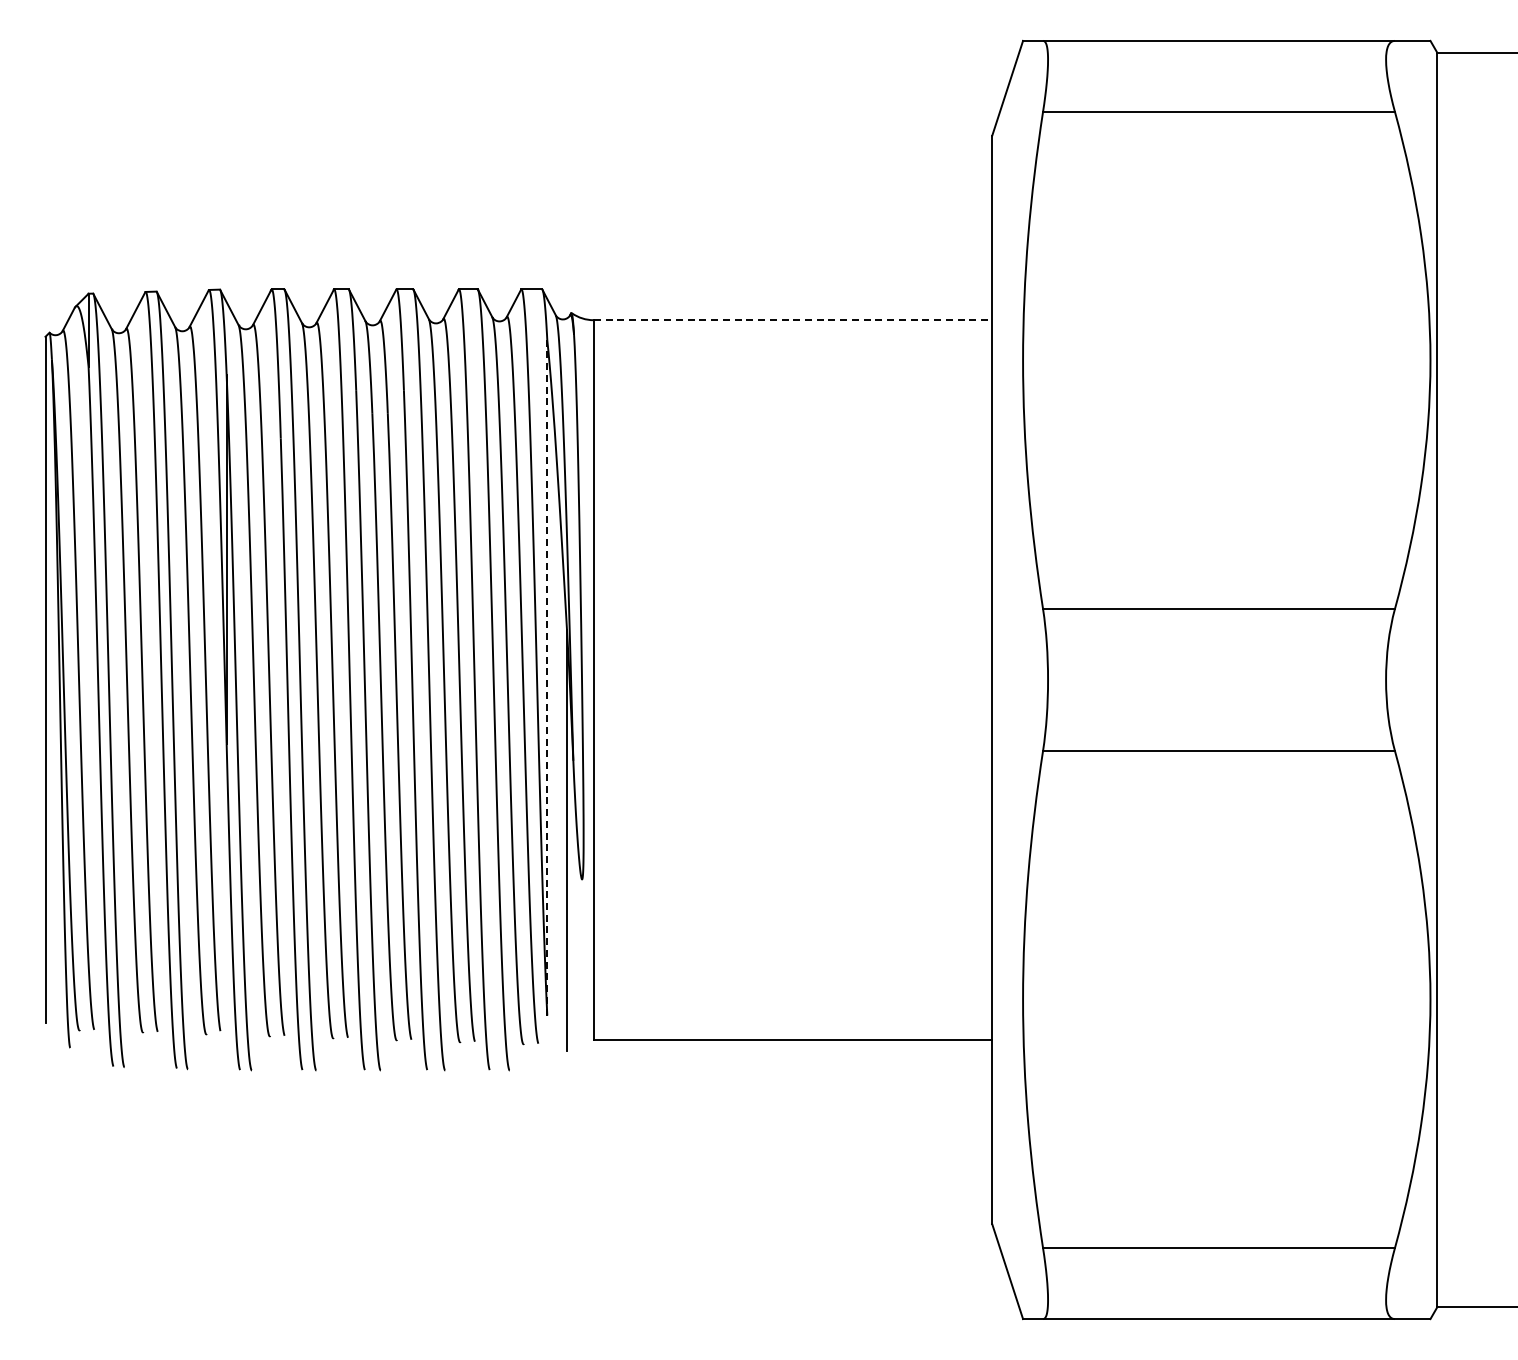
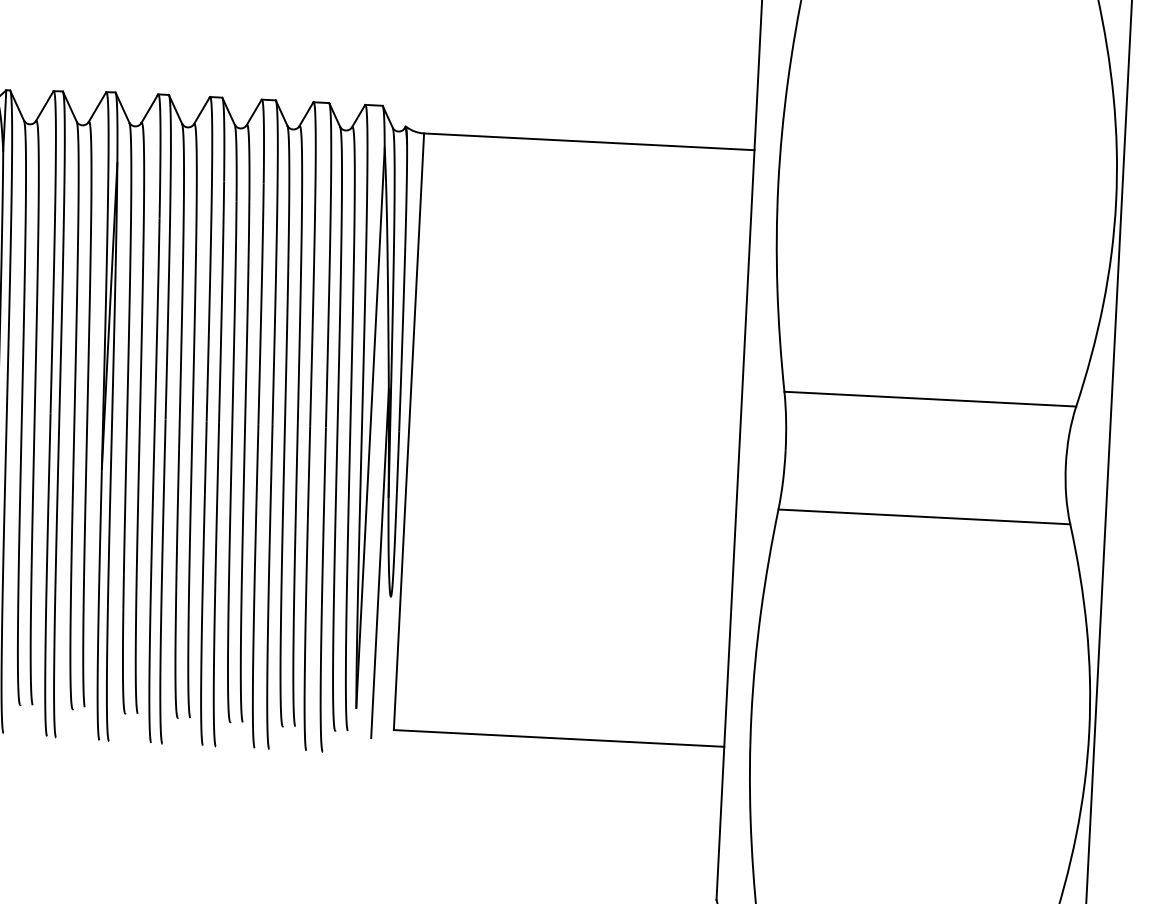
line: (793, 320) -> (589, 142), dashed -> solid
line: (547, 677) -> (370, 427), dashed -> solid

